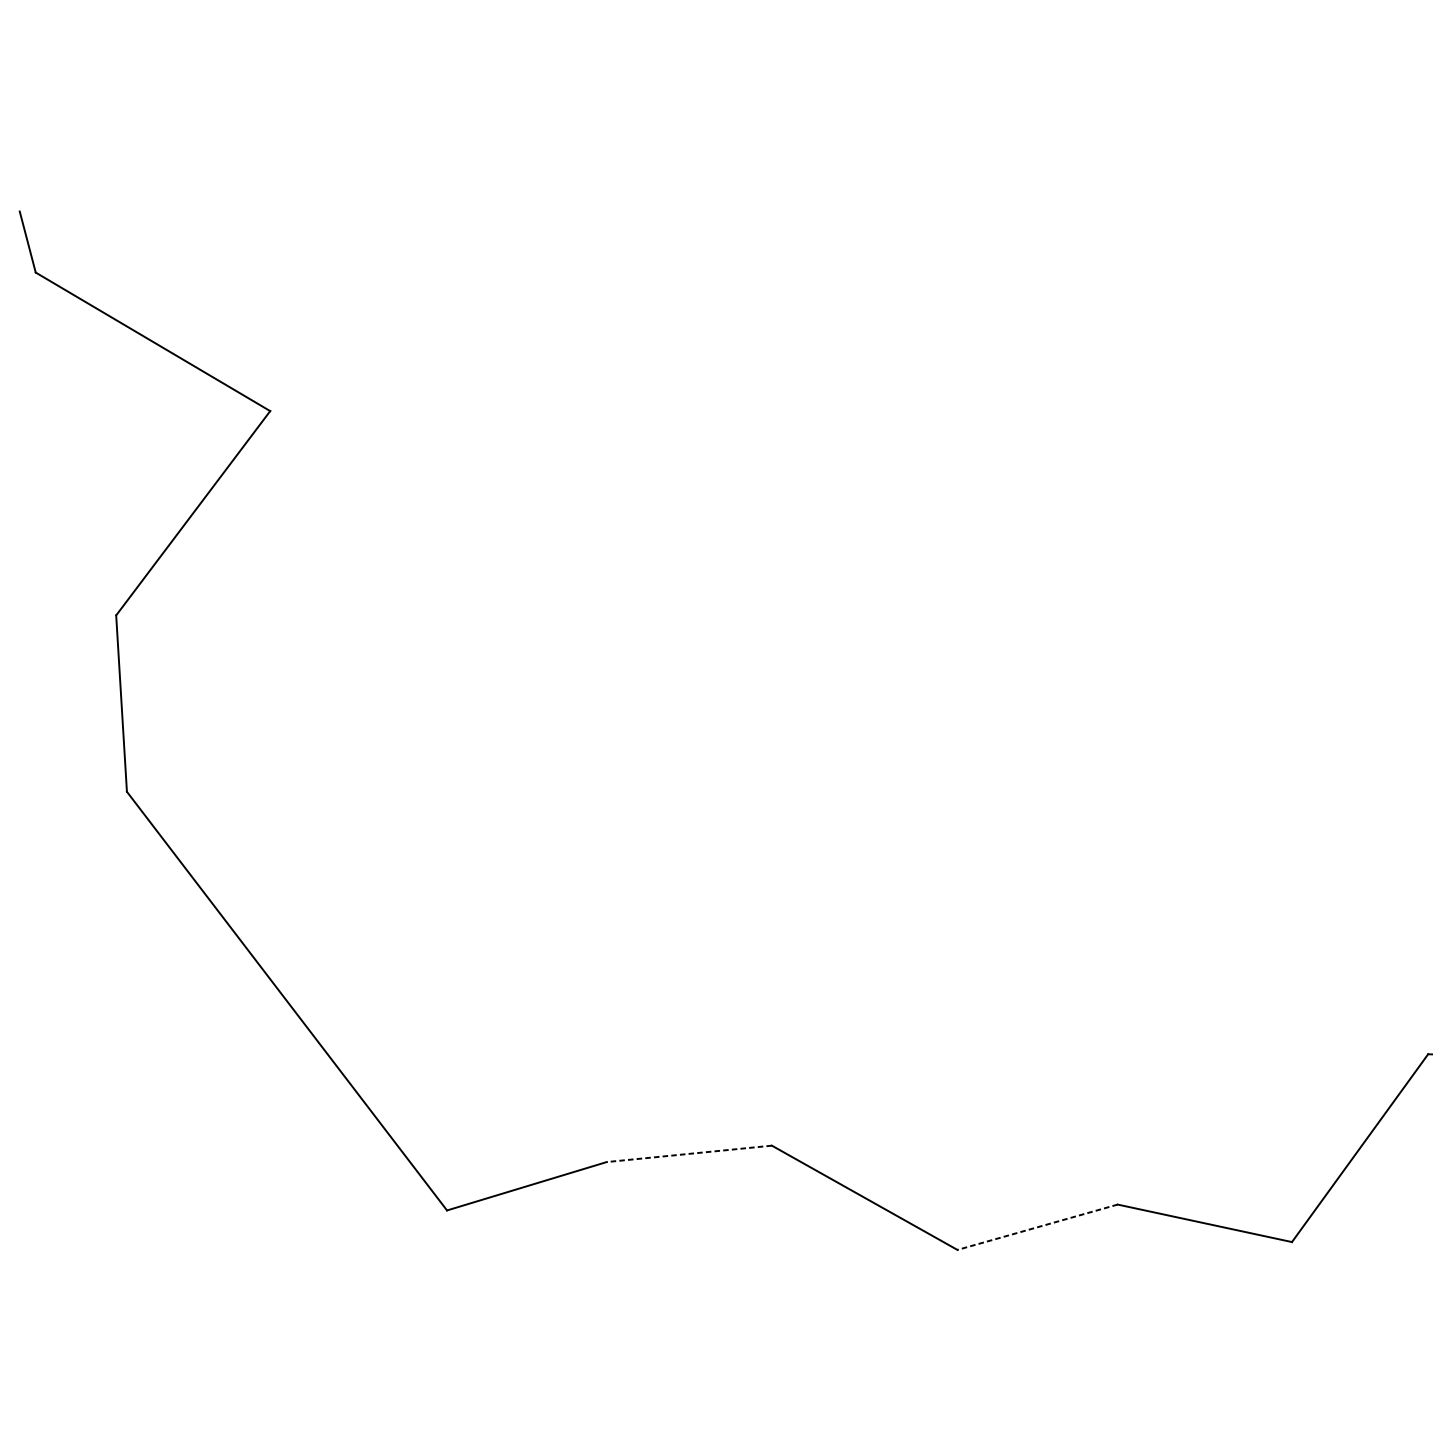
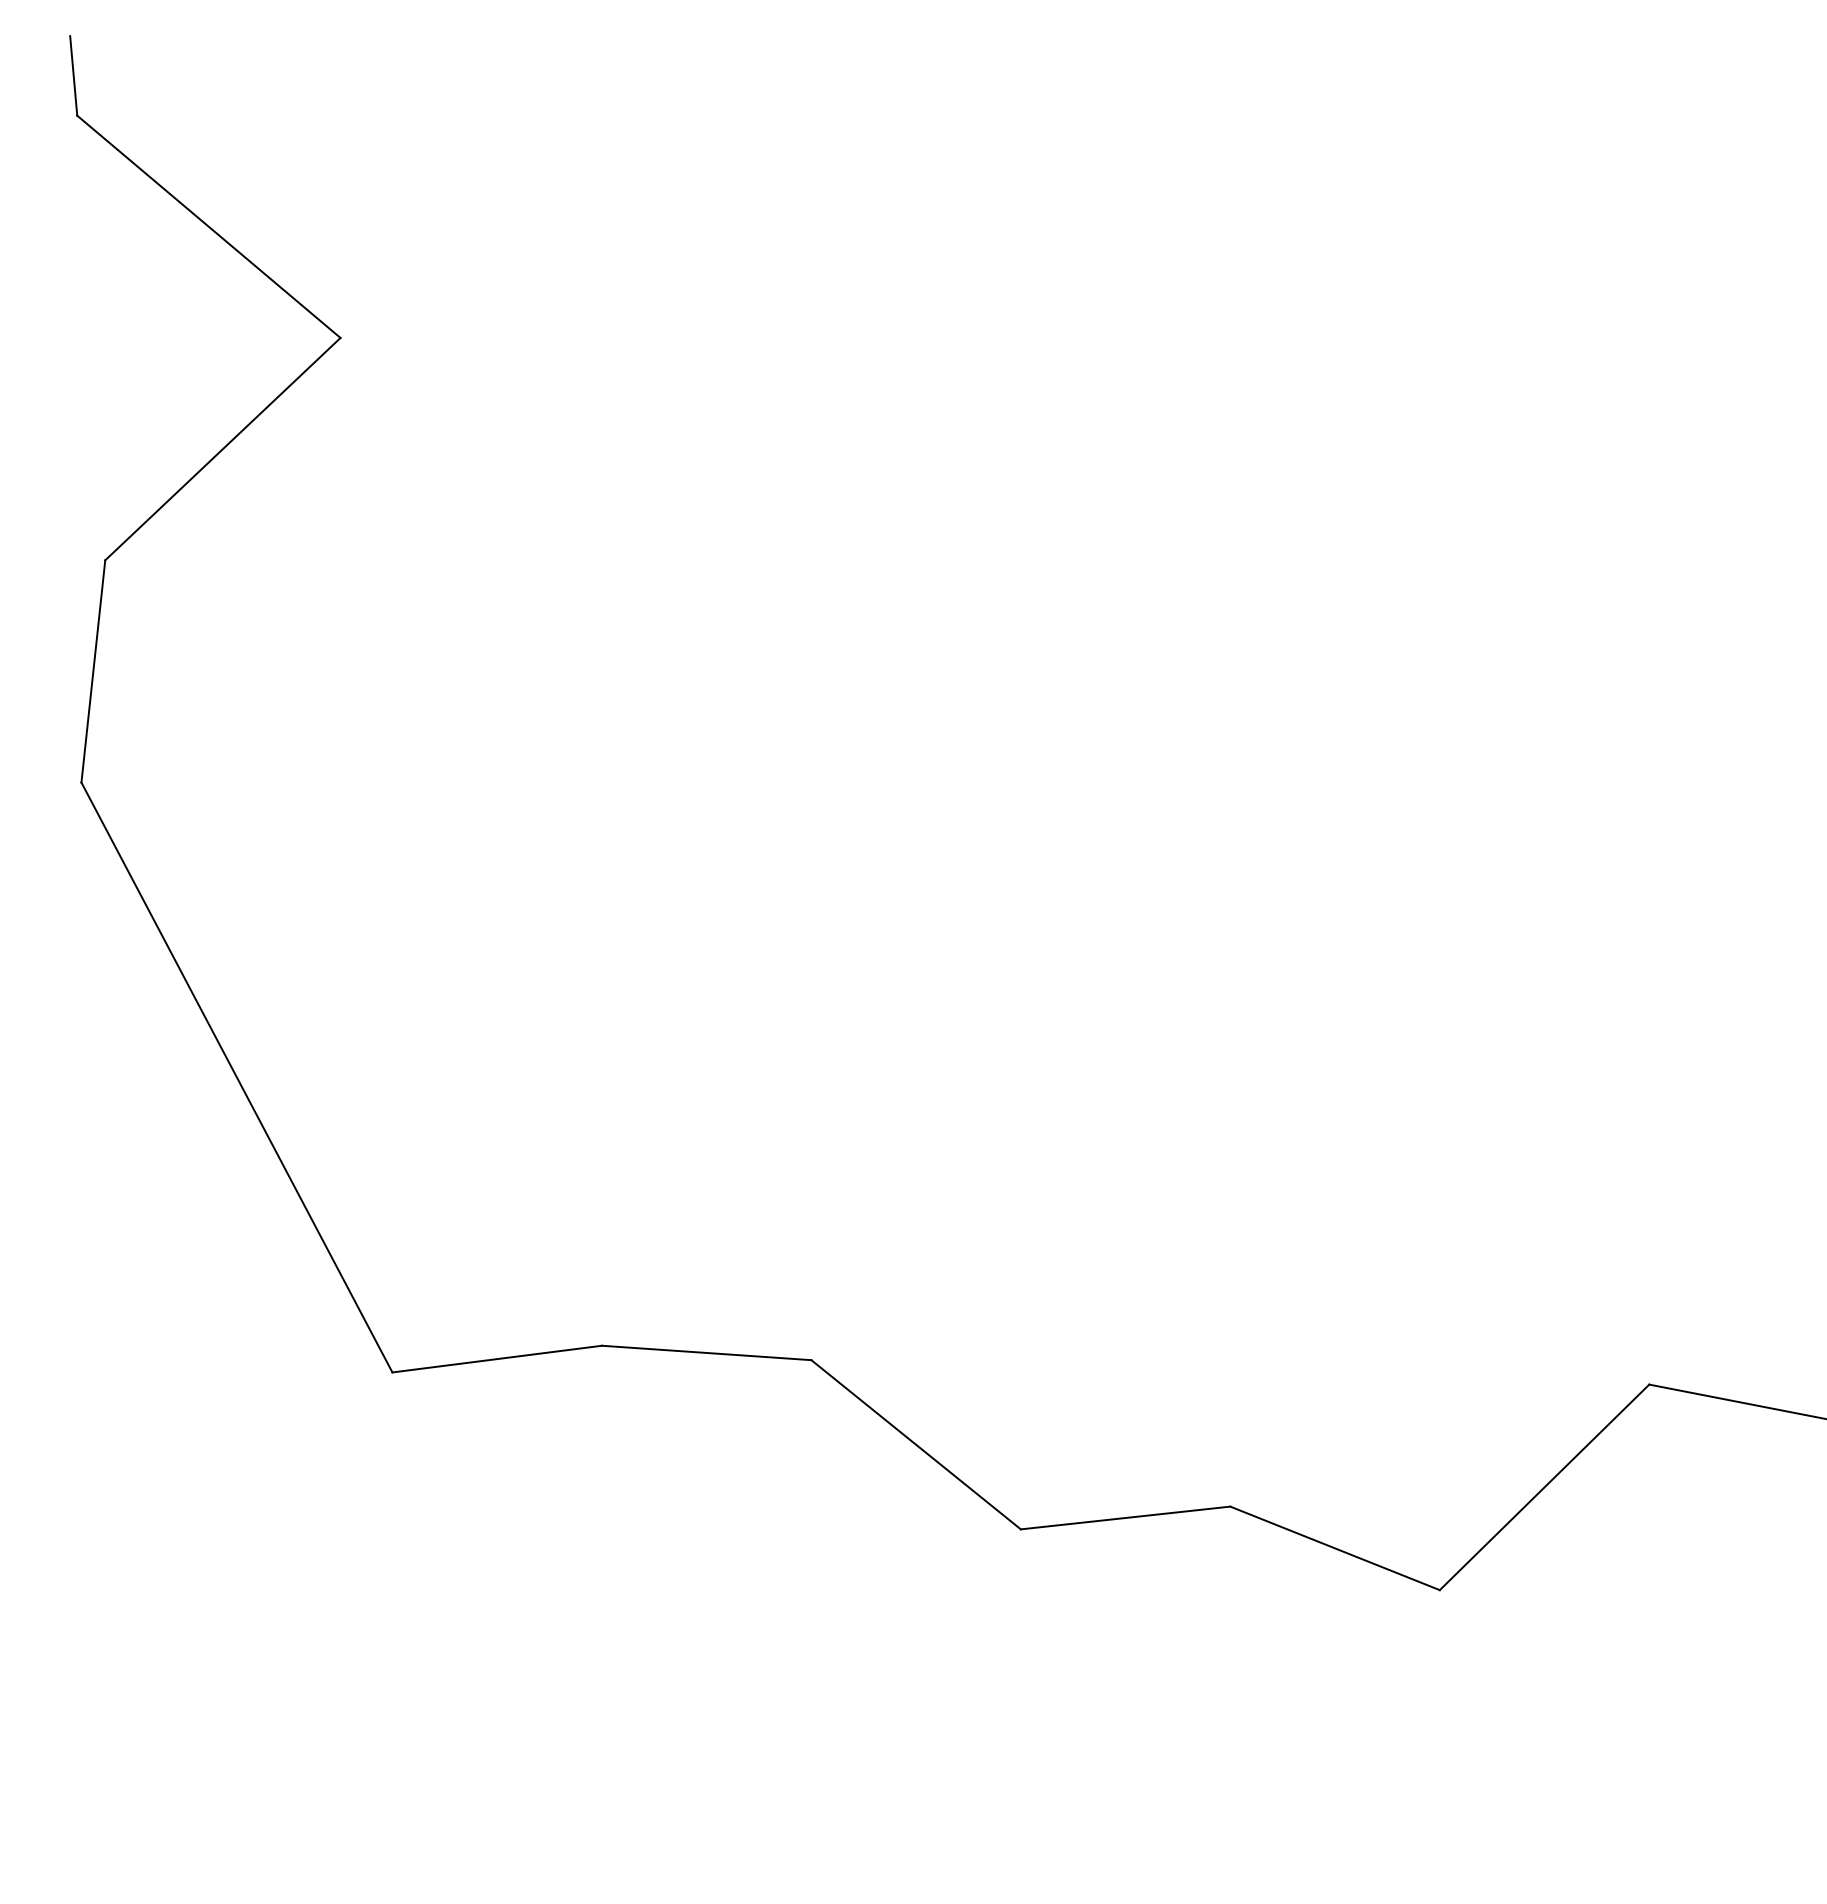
line: (689, 1153) -> (706, 1352), dashed -> solid
line: (1037, 1227) -> (1125, 1518), dashed -> solid

